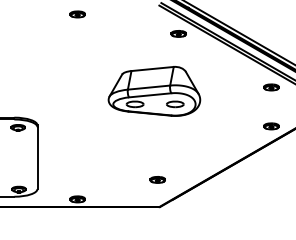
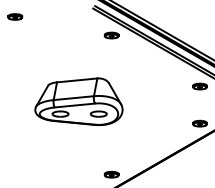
part: (154, 91) -> (79, 101), moved
part: (157, 179) -> (111, 174), moved

